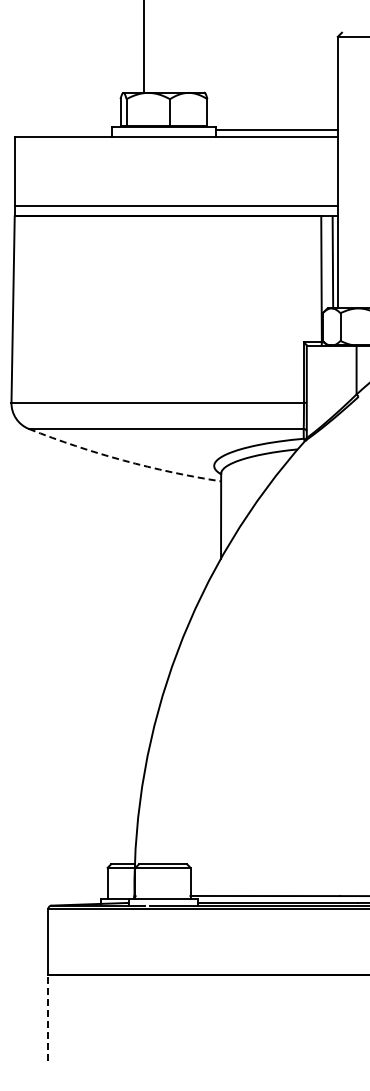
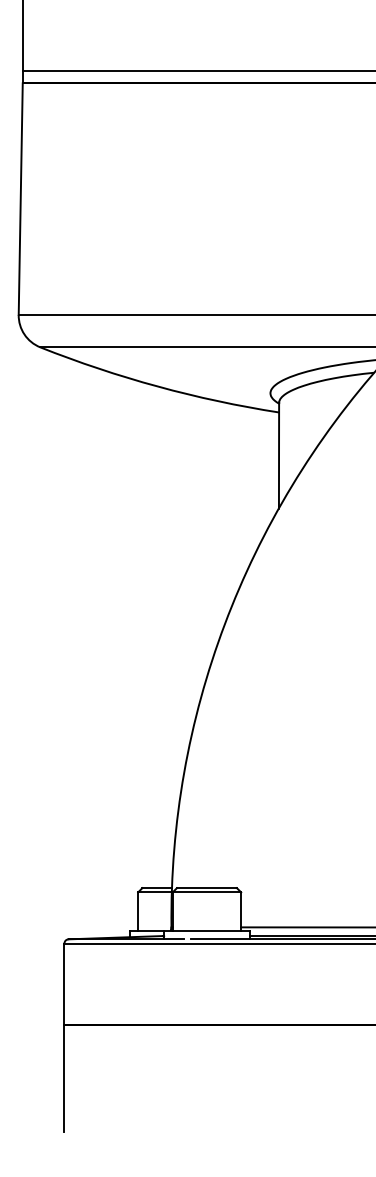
arc: (123, 460) -> (157, 386), dashed -> solid
line: (48, 1017) -> (64, 1078), dashed -> solid

